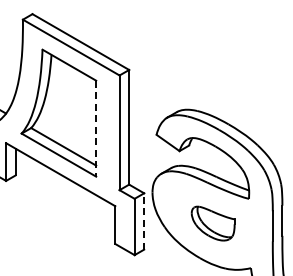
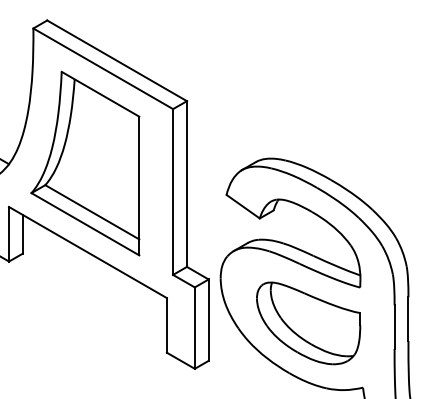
line: (96, 128) -> (139, 185), dashed -> solid
line: (144, 220) -> (209, 318), dashed -> solid
part: (212, 223) -> (307, 323), size x1.67

